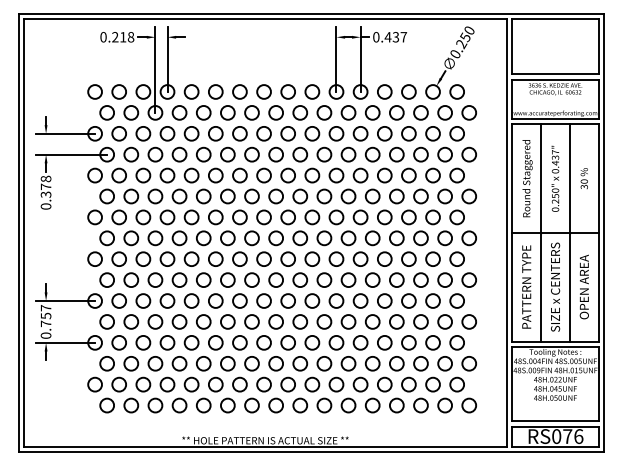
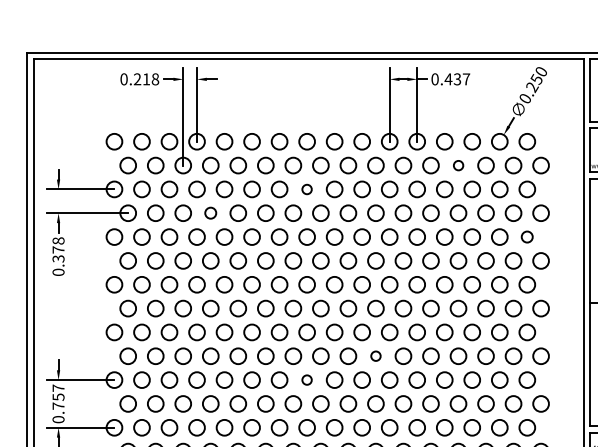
circle: (396, 112) -> (458, 165), size x0.6
circle: (263, 133) -> (306, 189), size x0.6
circle: (179, 154) -> (210, 213), size x0.7
circle: (456, 175) -> (526, 236), size x0.7
circle: (324, 279) -> (376, 355), size x0.6
circle: (263, 300) -> (306, 379), size x0.6

